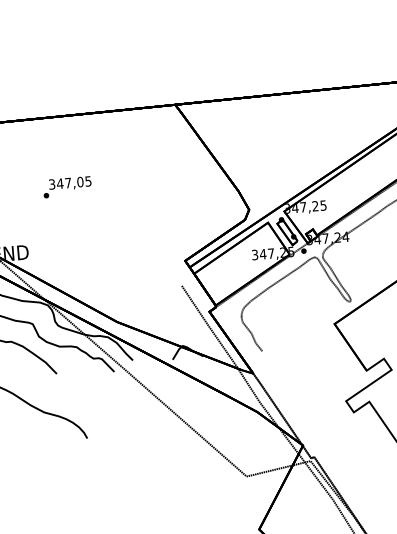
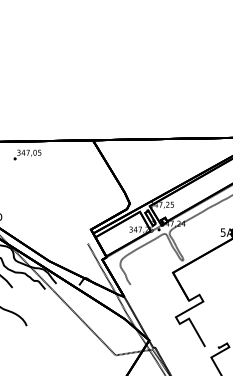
text: (67, 186) -> (27, 154), moved

